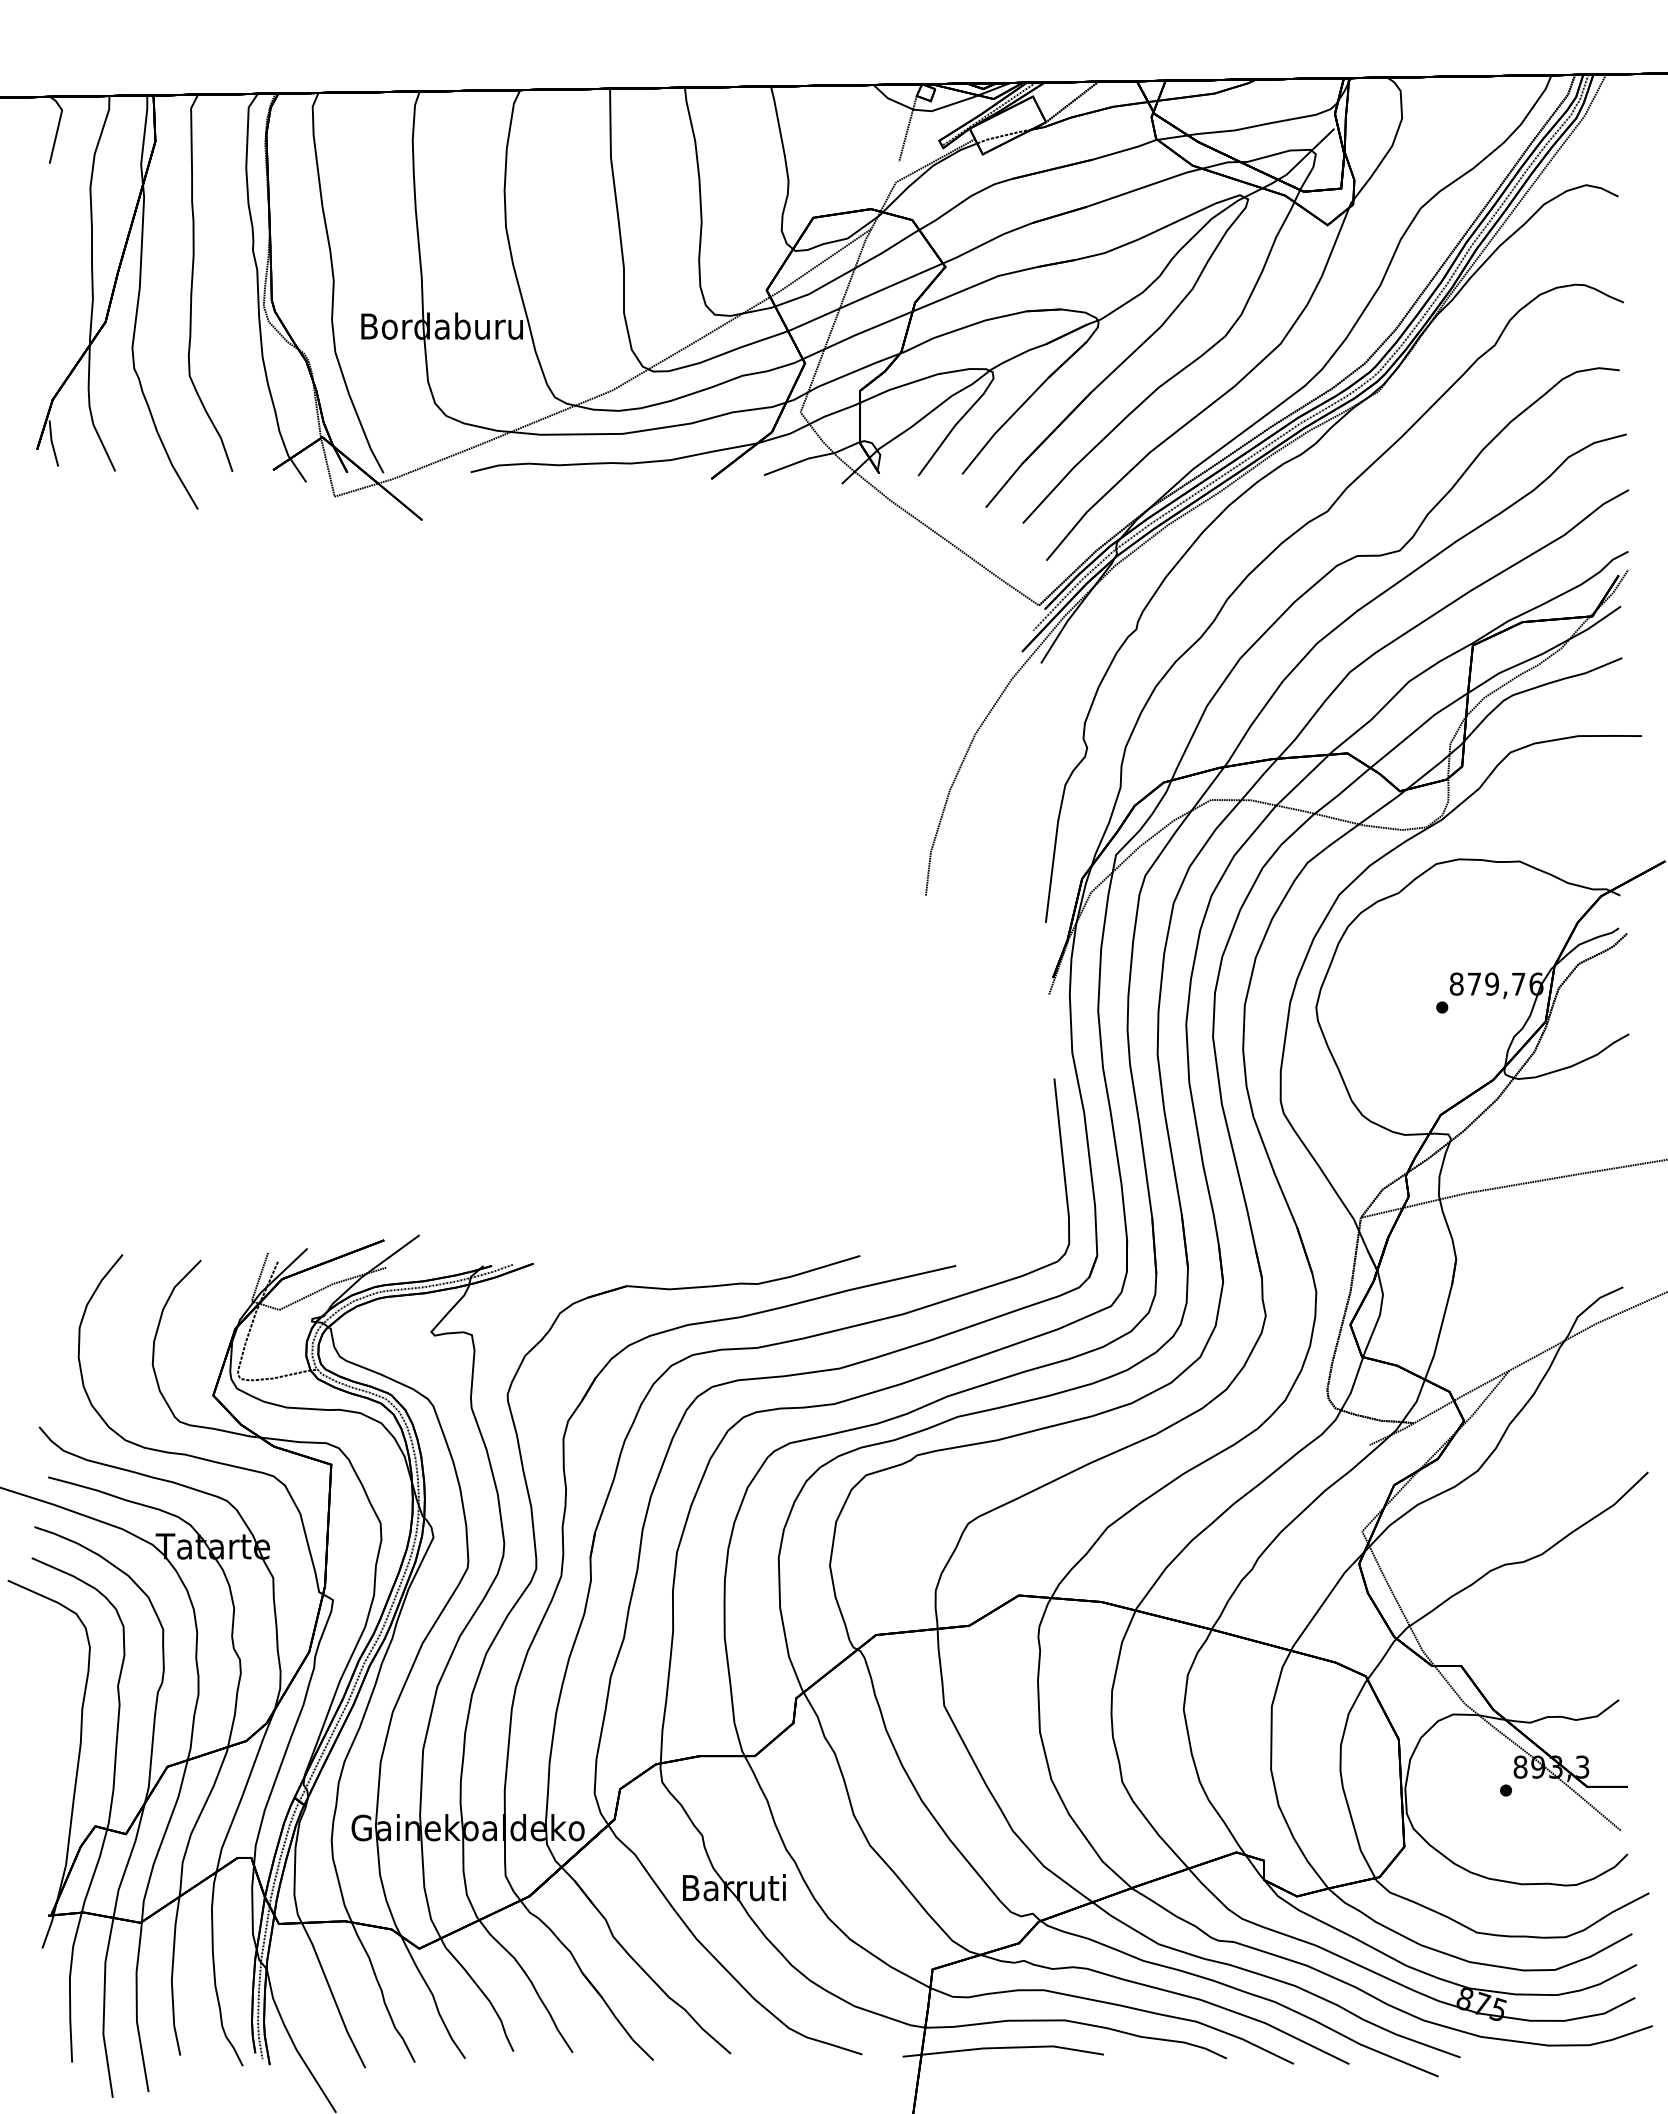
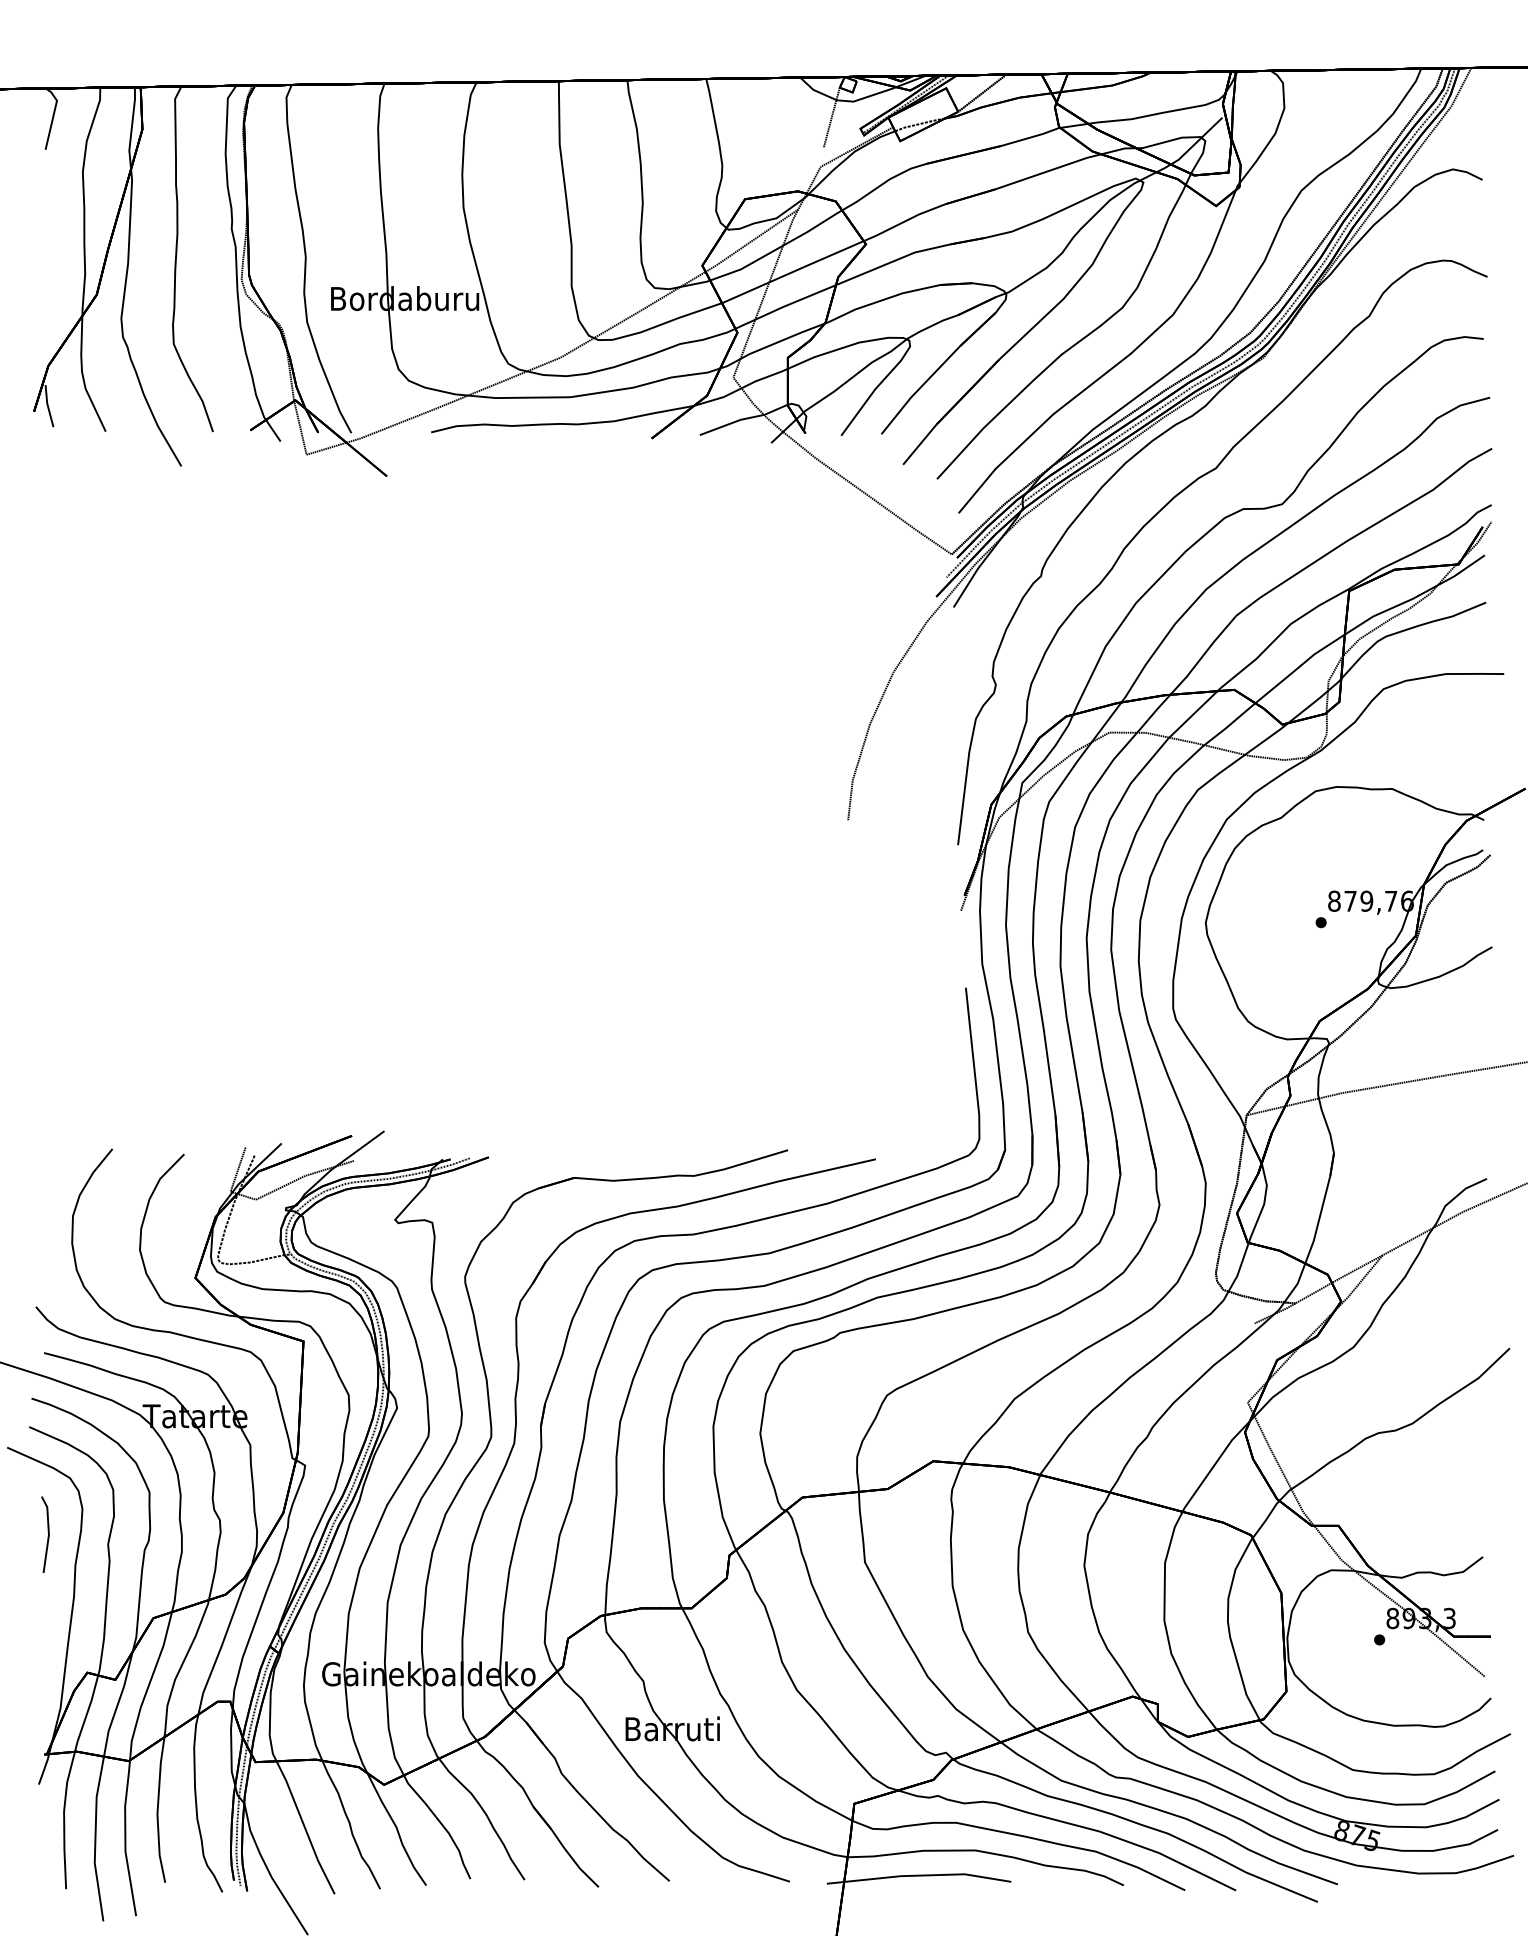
part: (49, 1675) -> (45, 1534), added

